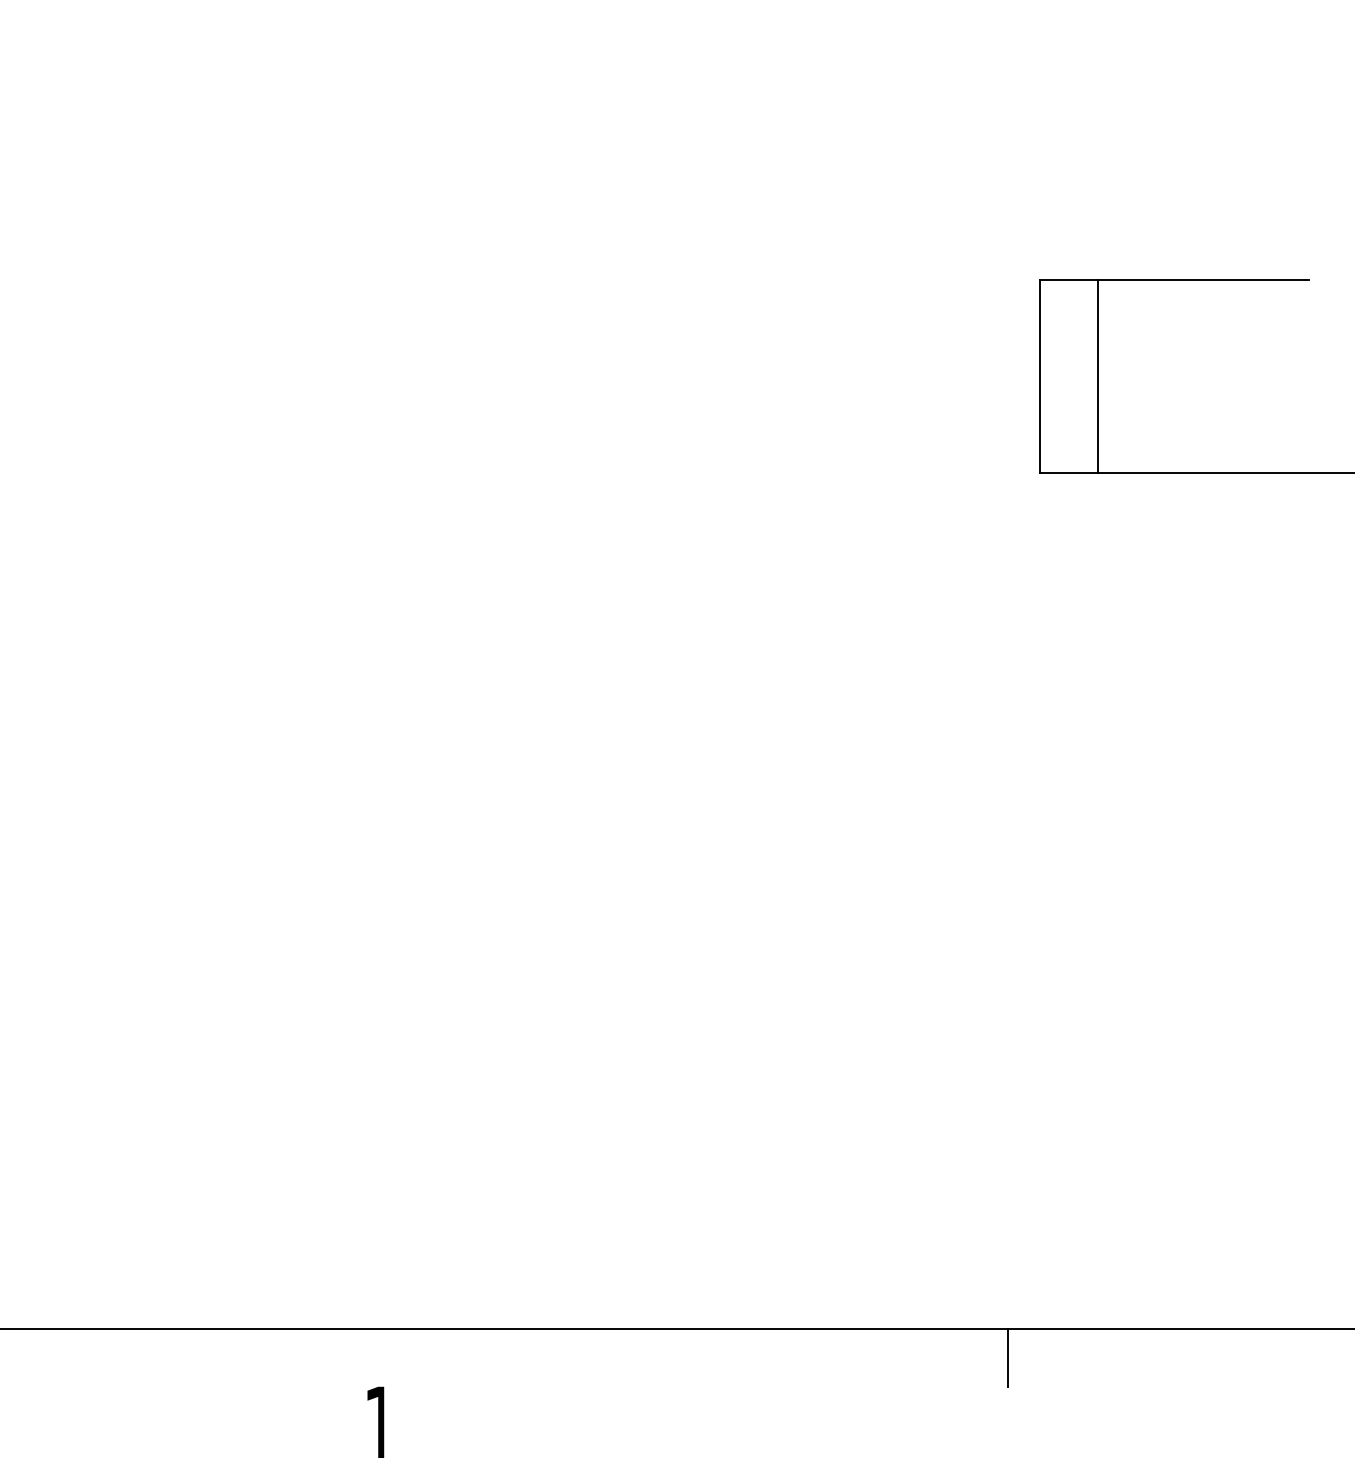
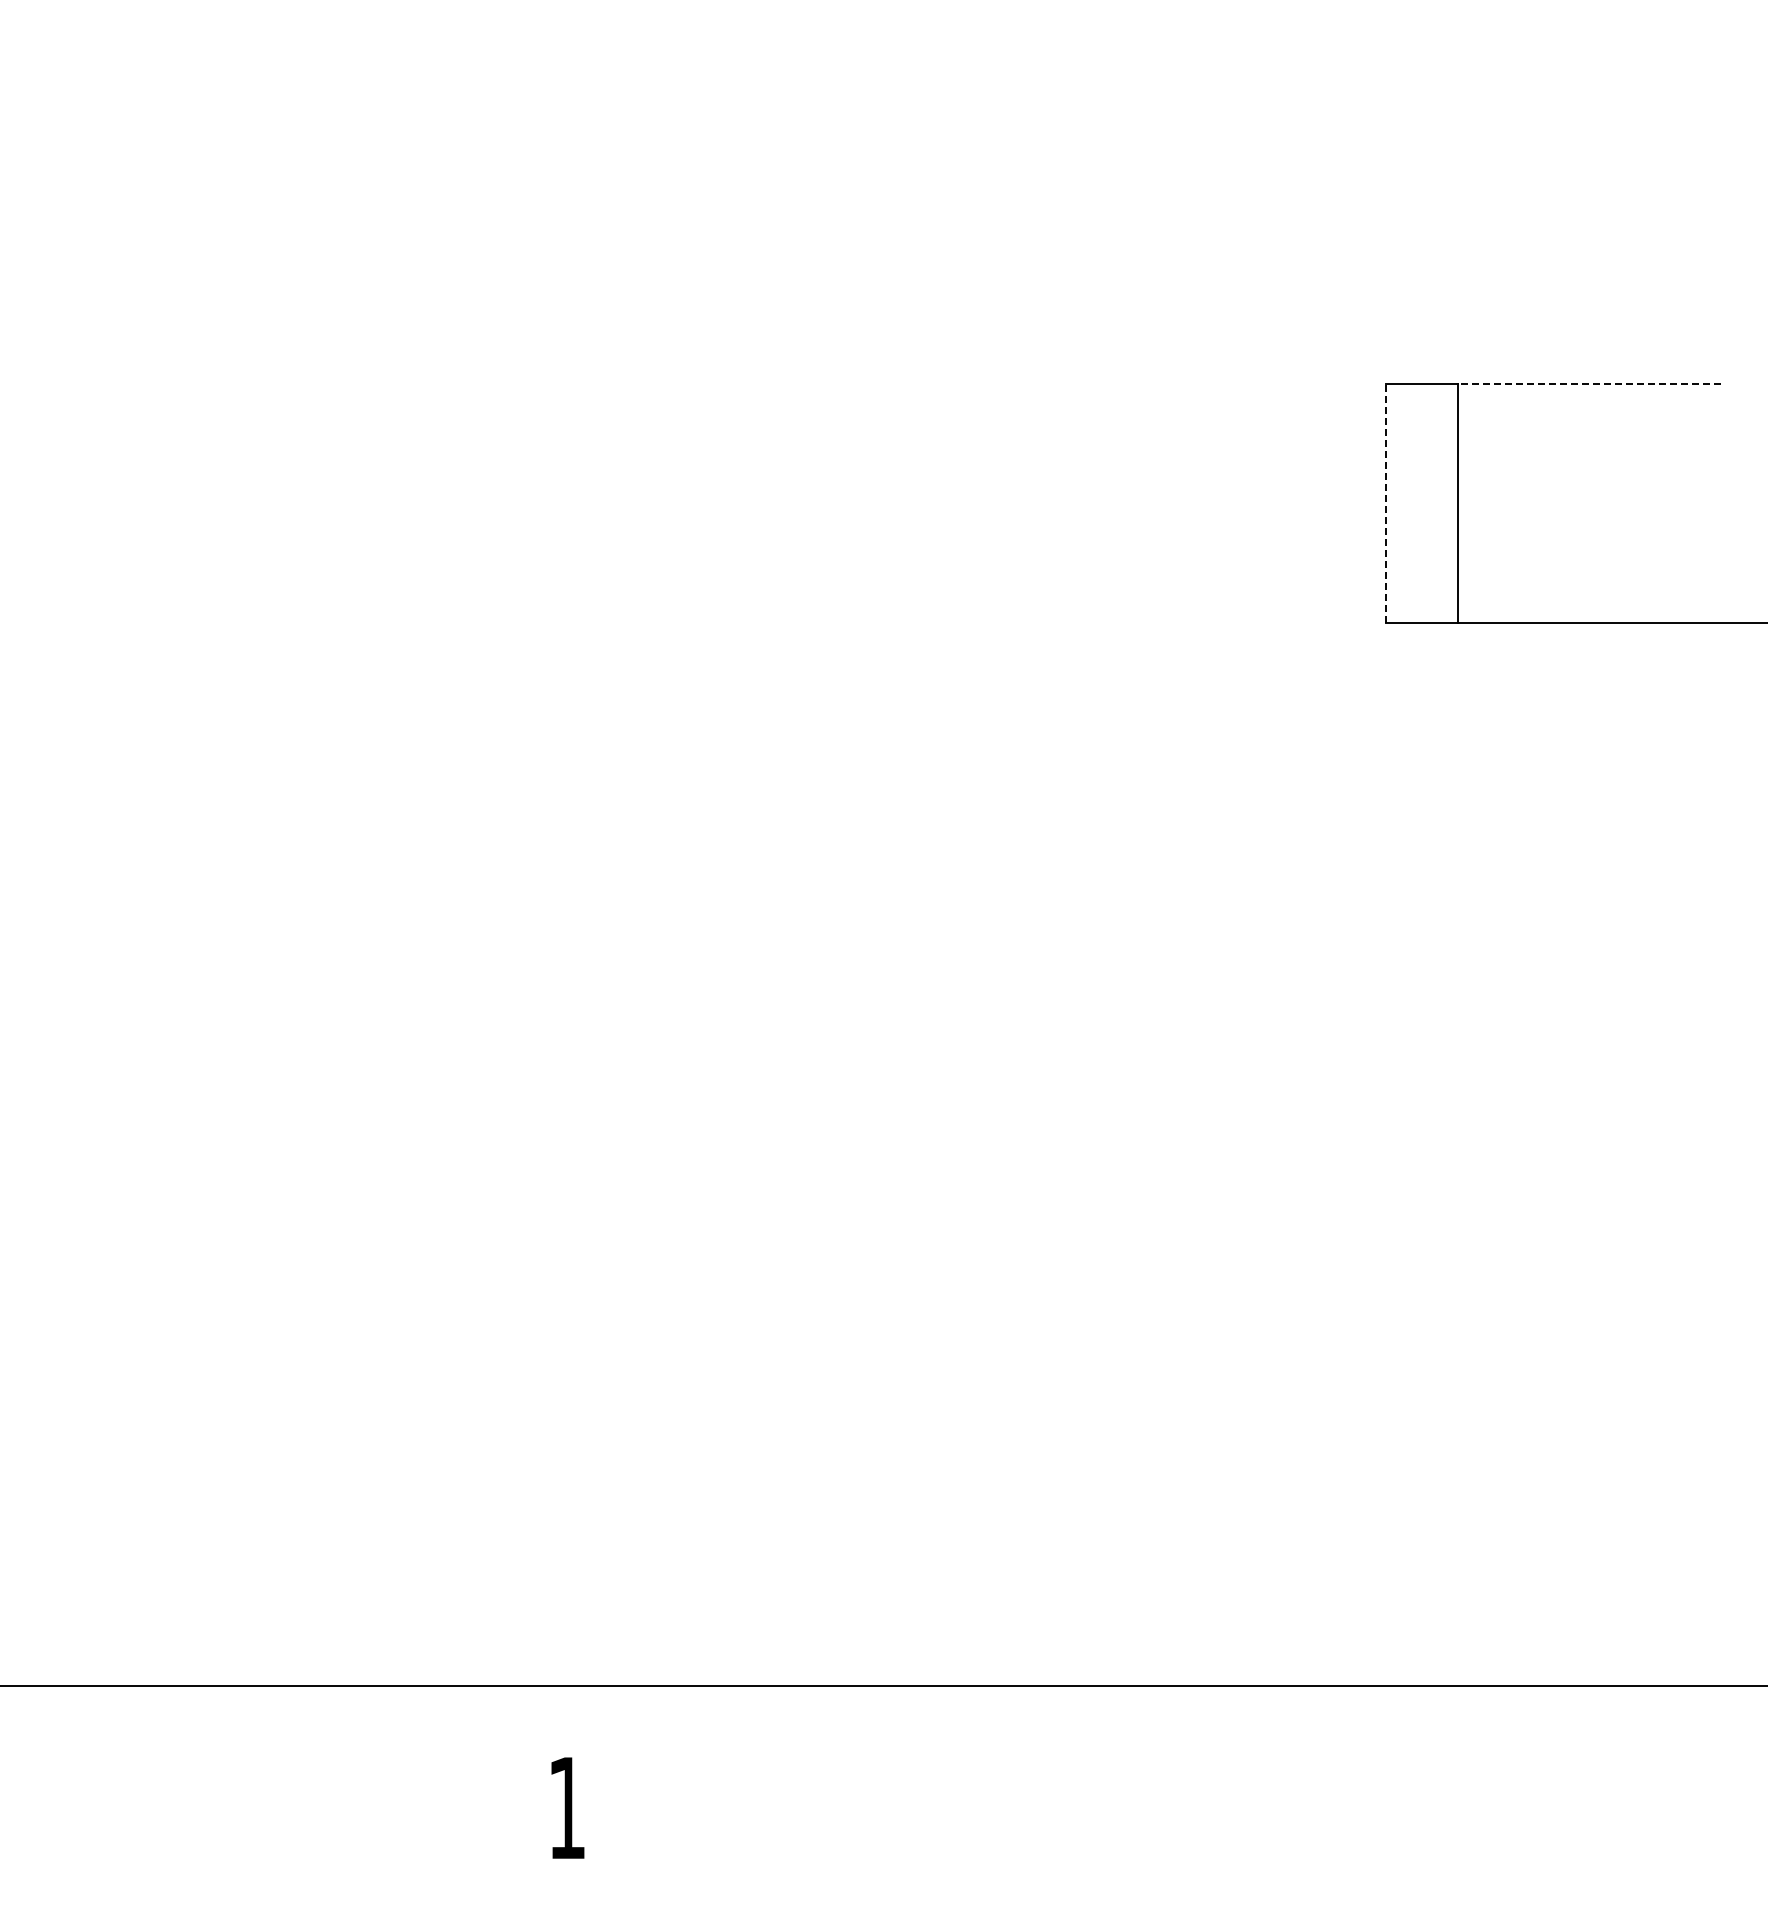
line: (1203, 280) -> (1589, 383), solid -> dashed
line: (1040, 376) -> (1386, 503), solid -> dashed
line: (1007, 1357) -> (1346, 1721), removed

